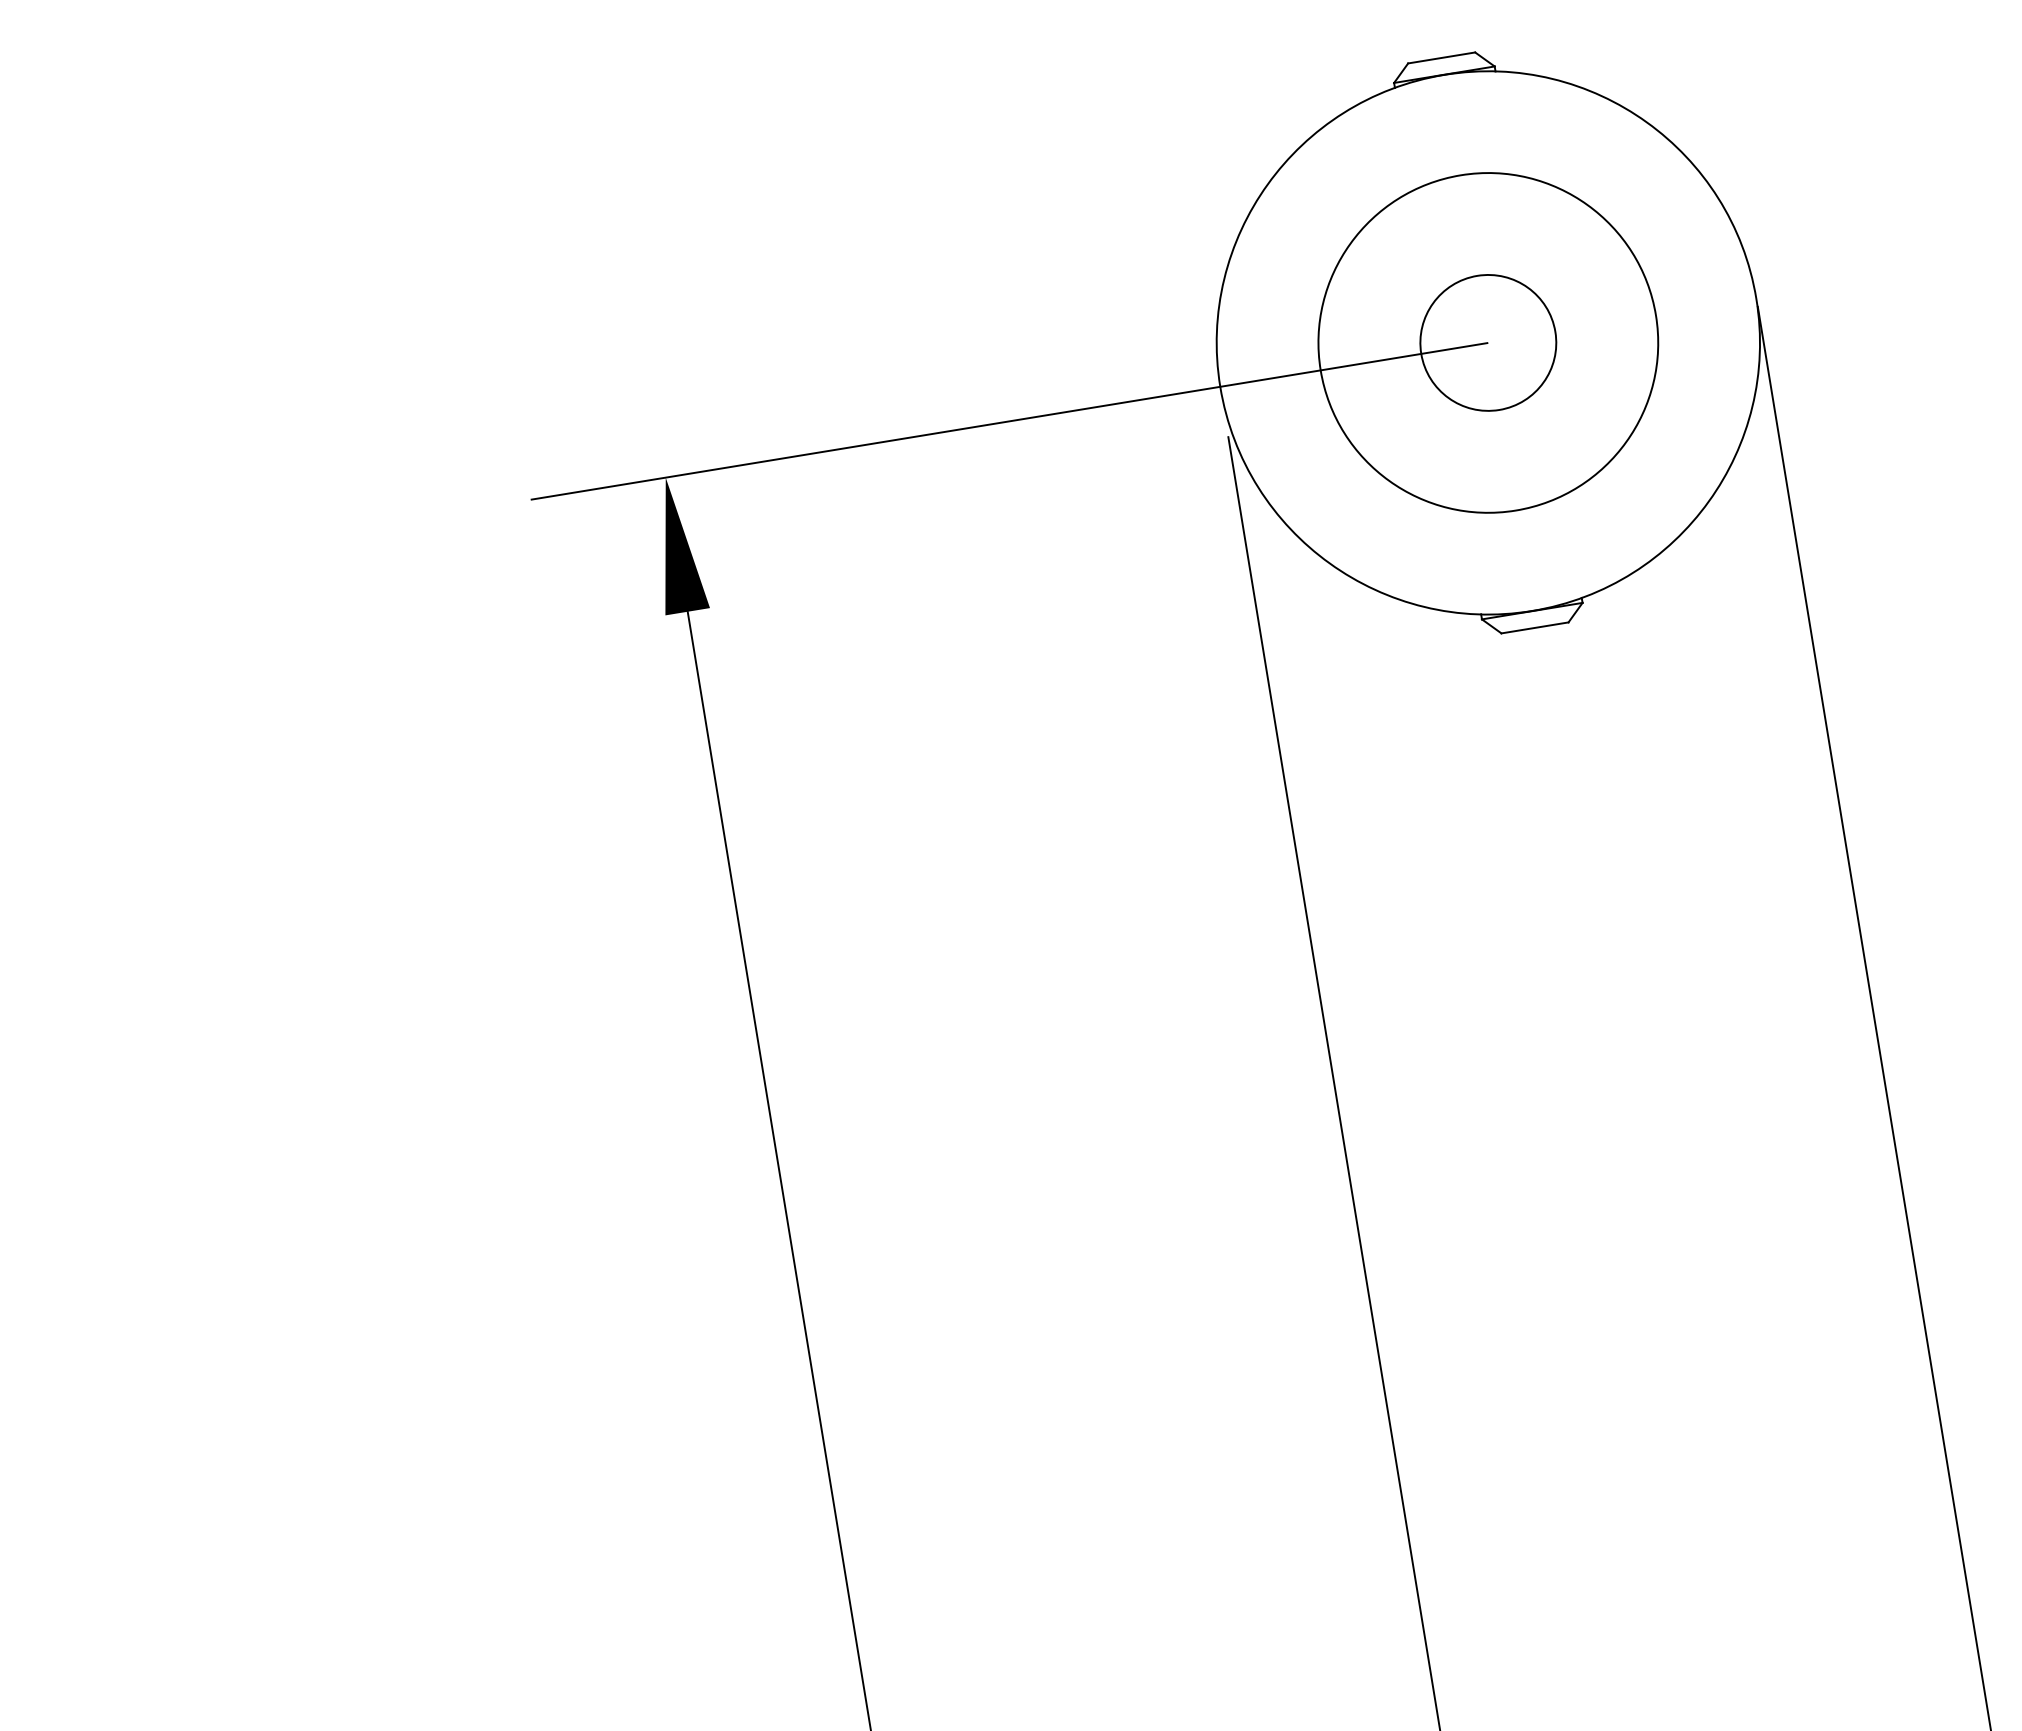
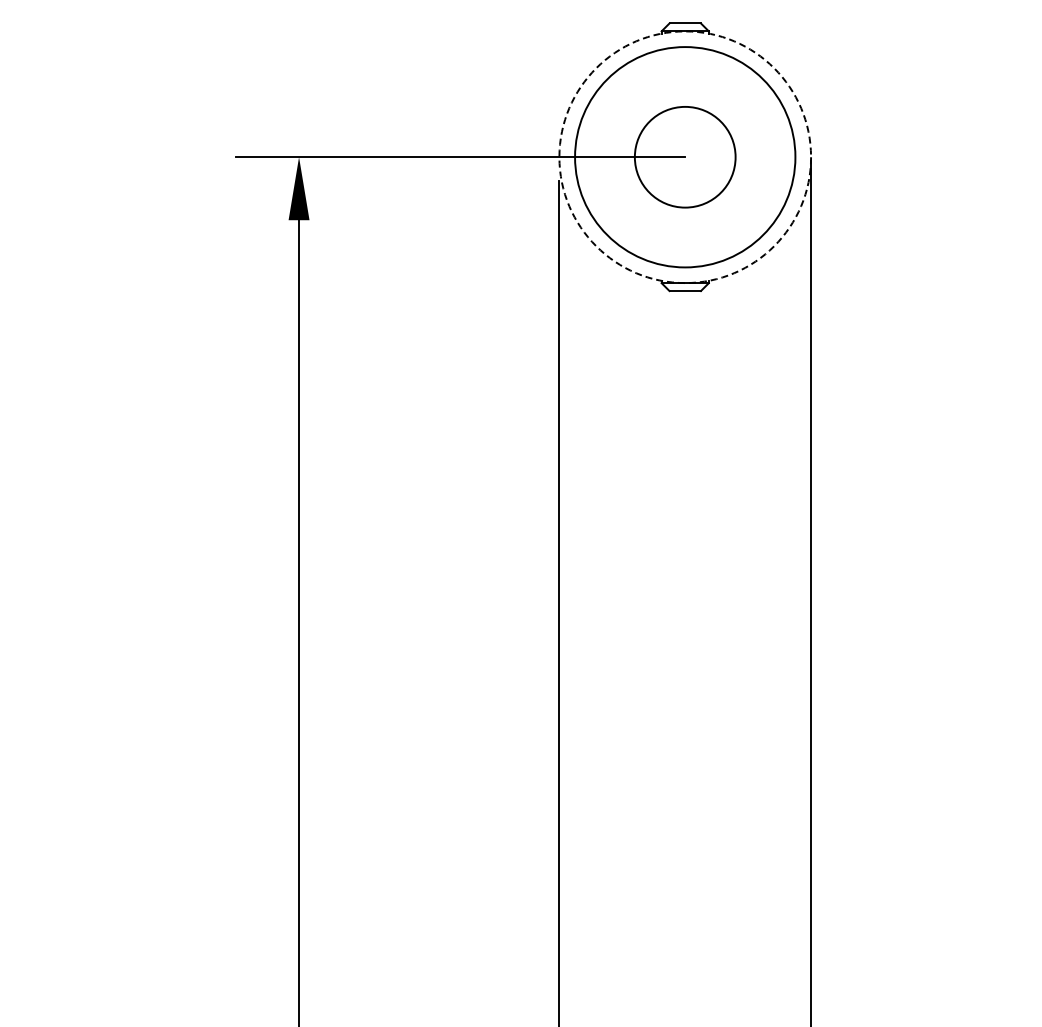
circle: (1486, 341) -> (684, 156), size x1.4
circle: (1486, 341) -> (684, 156), size x1.6
circle: (1488, 343) -> (685, 157), solid -> dashed

